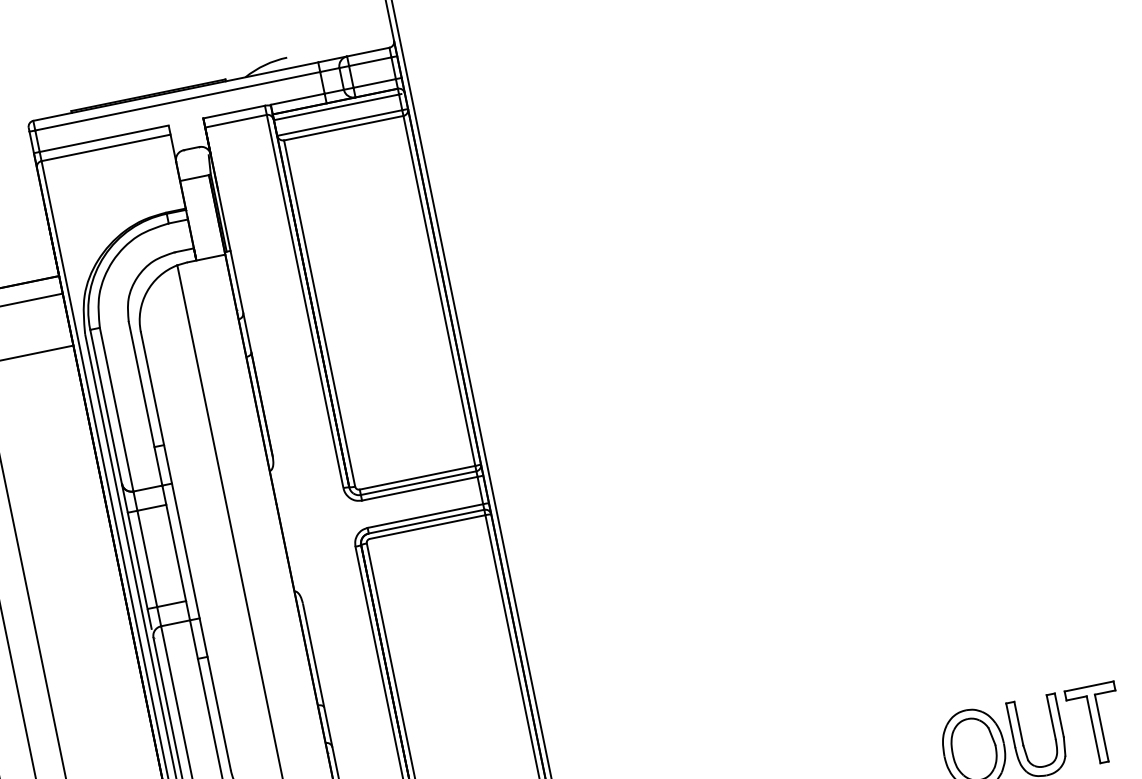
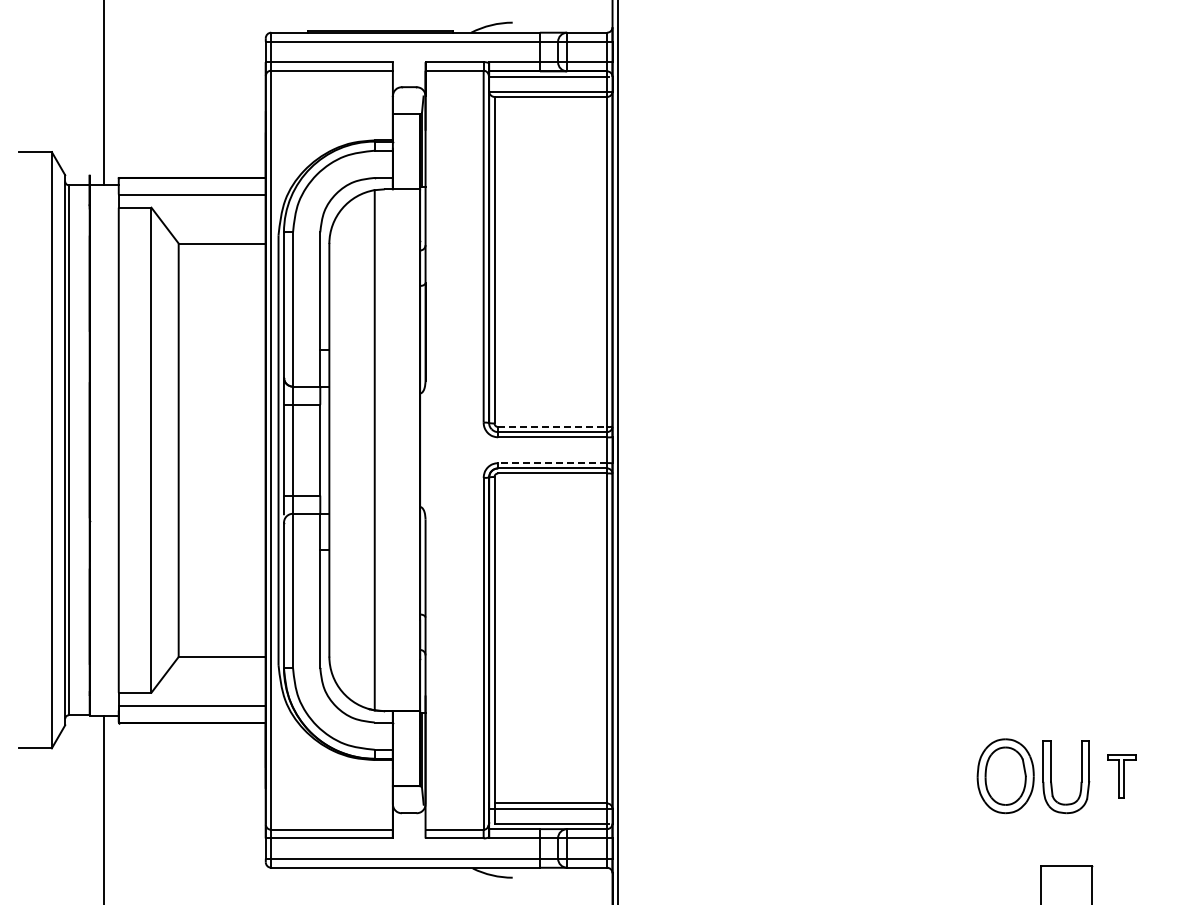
line: (418, 478) -> (553, 427), solid -> dashed
line: (425, 516) -> (552, 463), solid -> dashed
part: (1096, 724) -> (1121, 776), size x0.6

